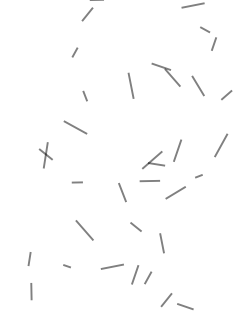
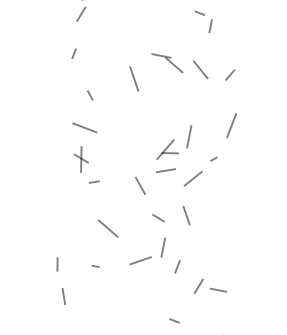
part: (44, 155) -> (80, 159), moved
line: (162, 243) -> (186, 215), moved
line: (134, 274) -> (162, 247), moved

